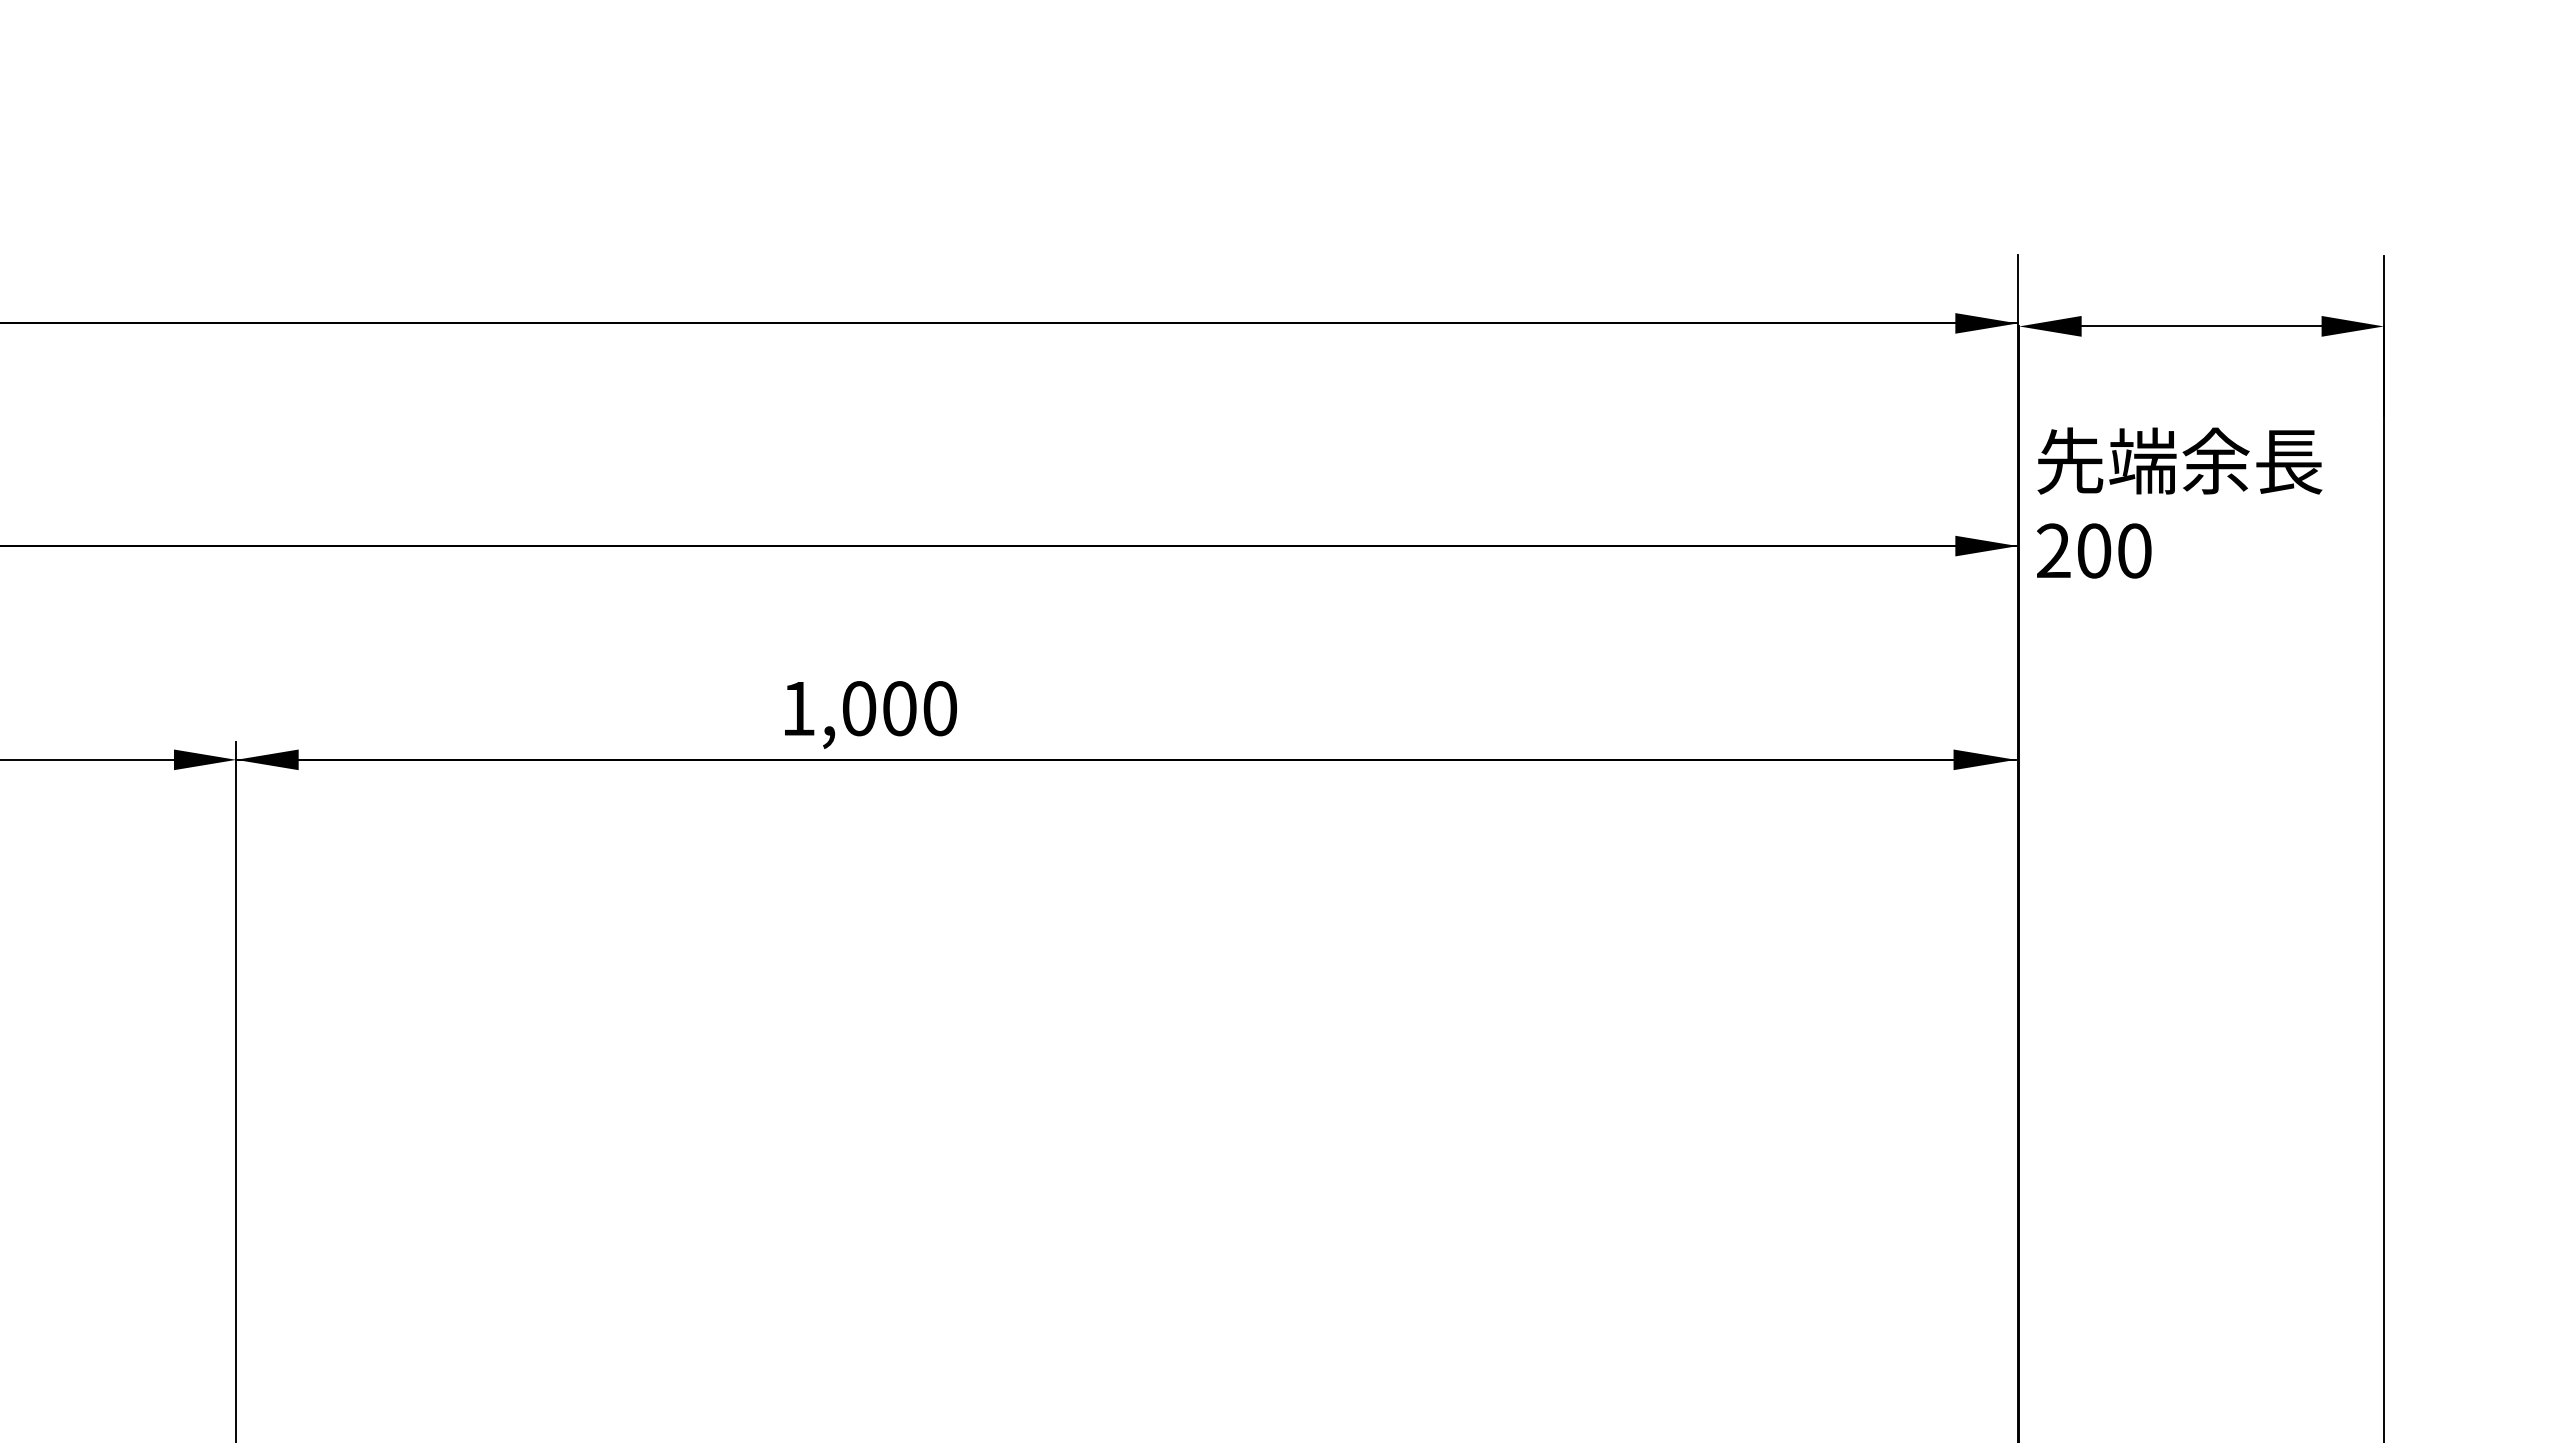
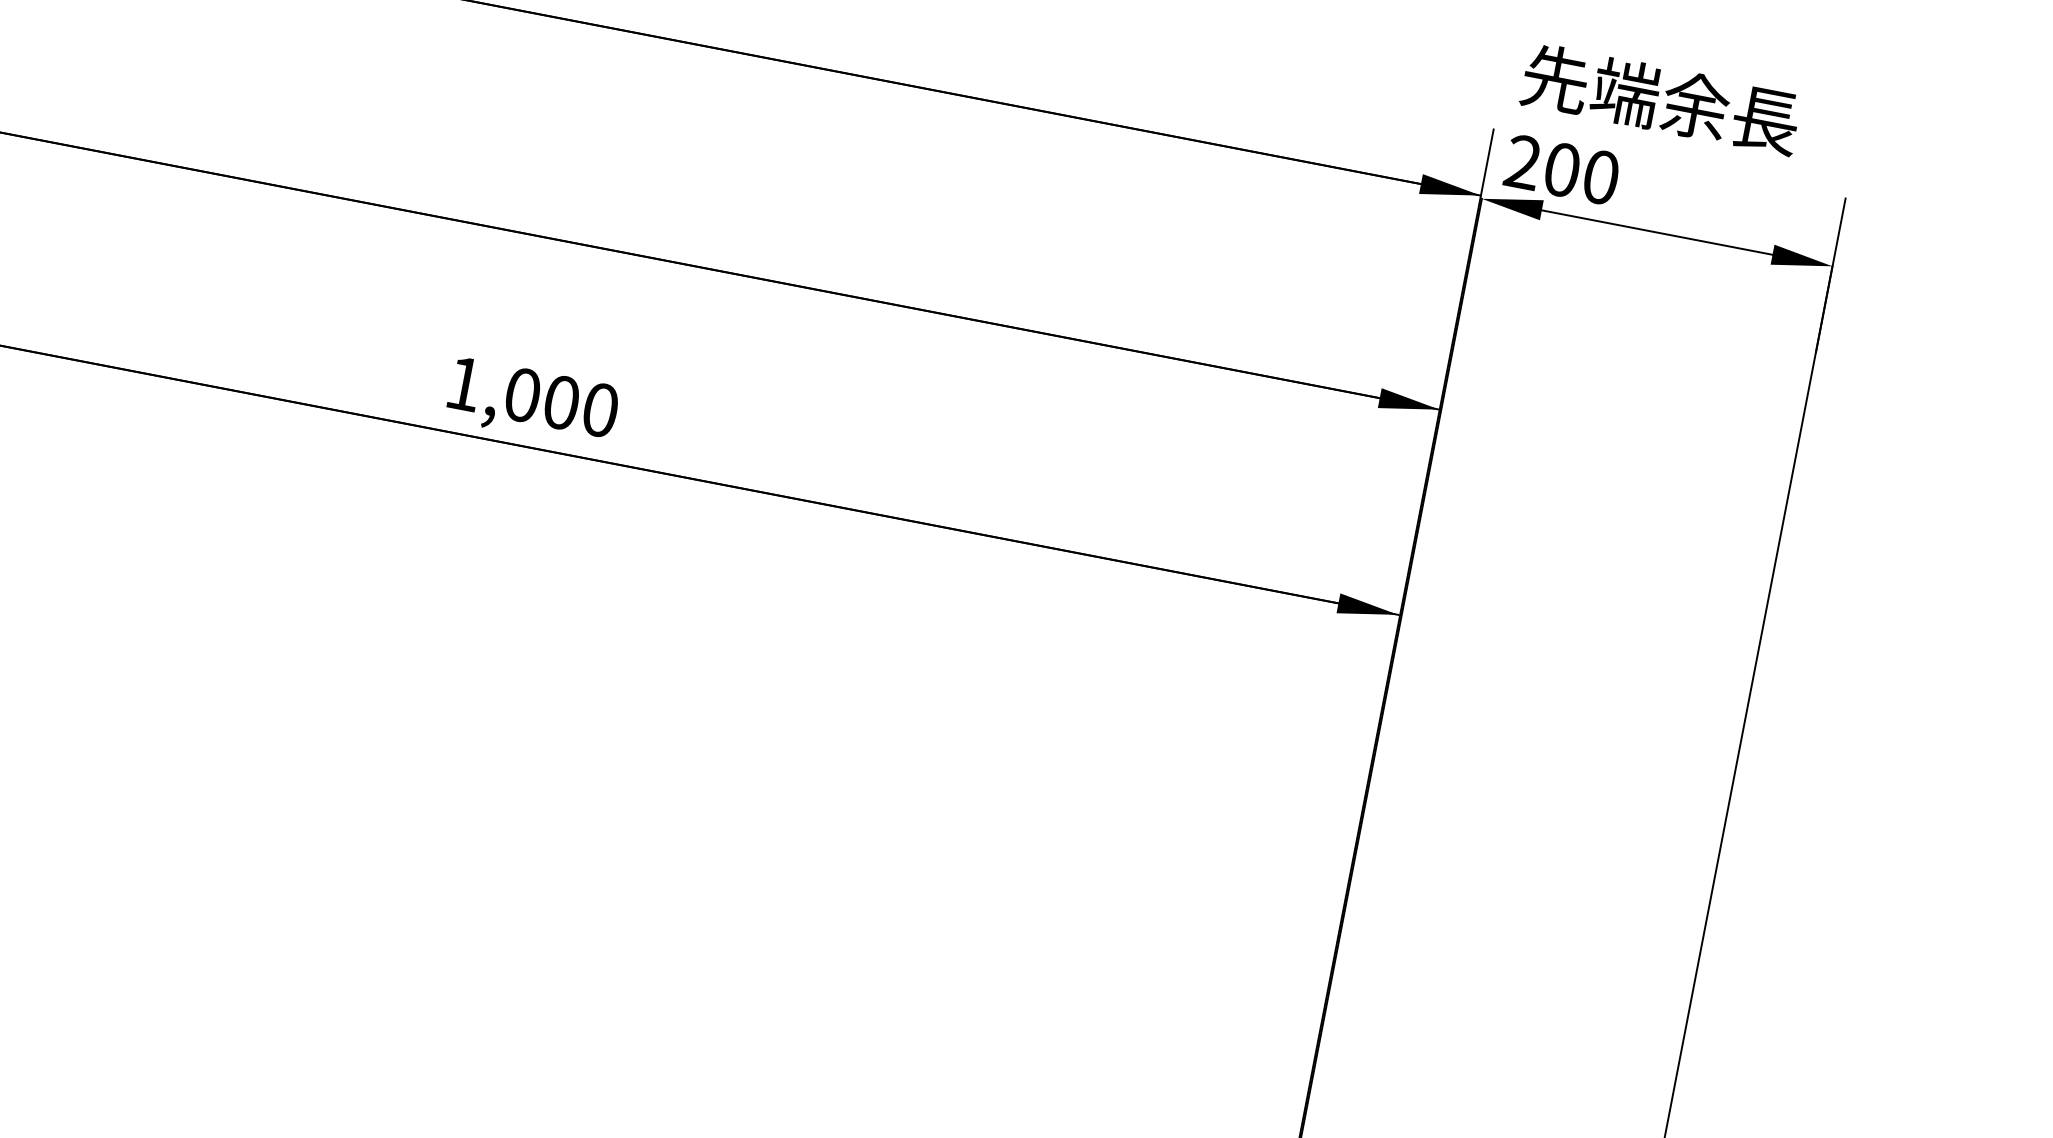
text: (2179, 502) -> (1653, 139), moved
text: (870, 714) -> (532, 402), moved

